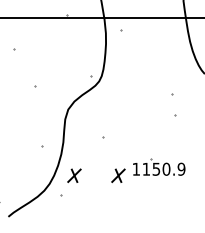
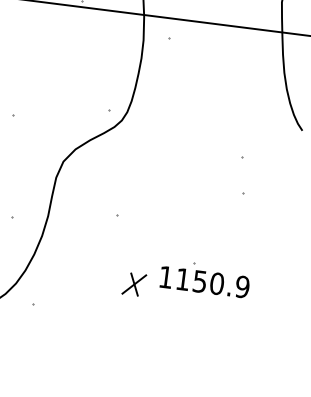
part: (74, 175) -> (59, 274), removed

